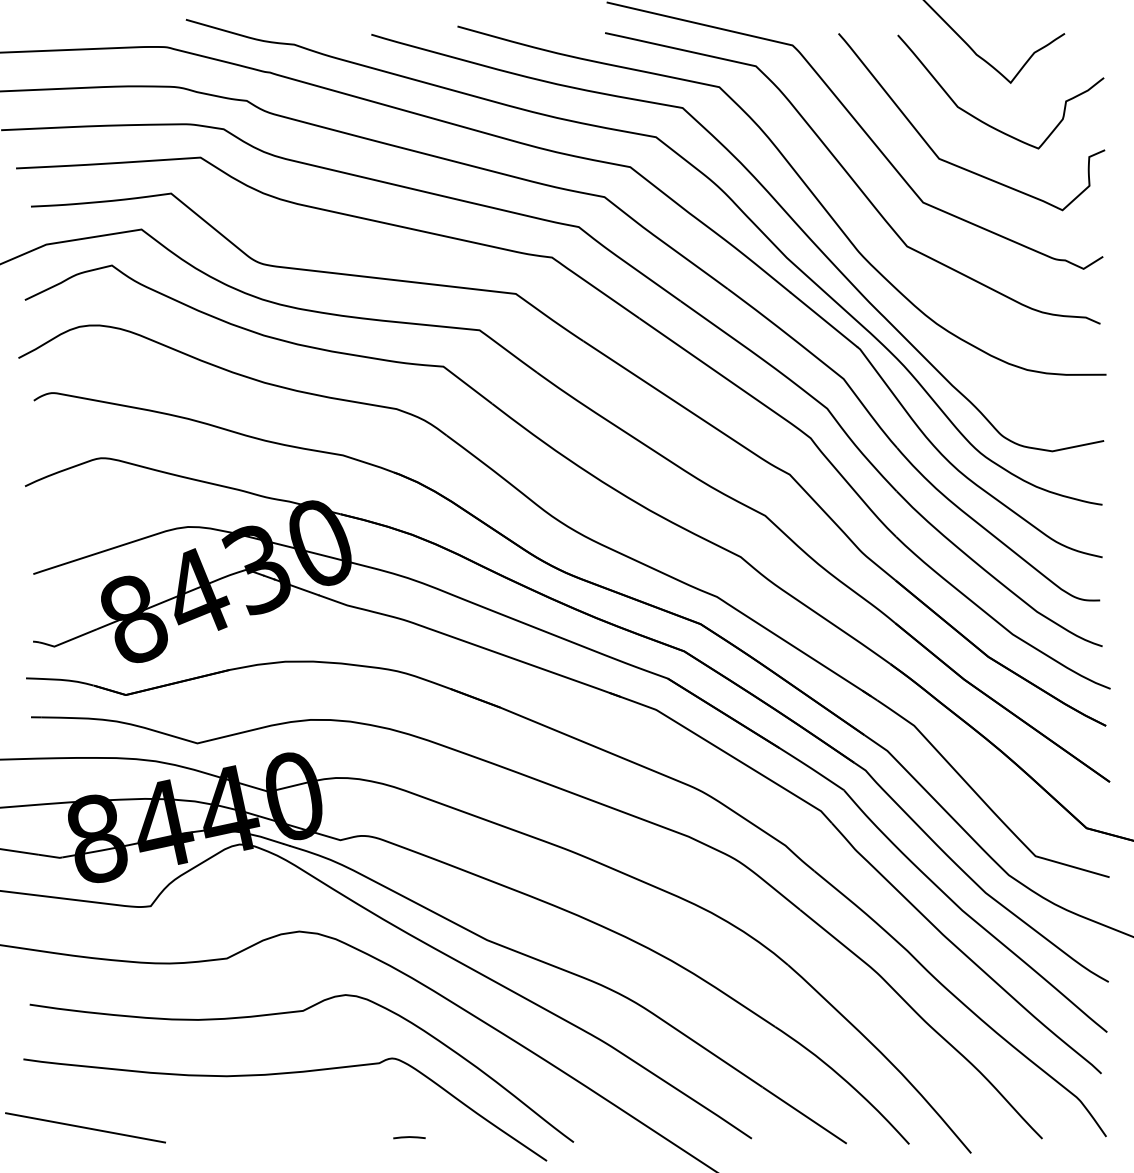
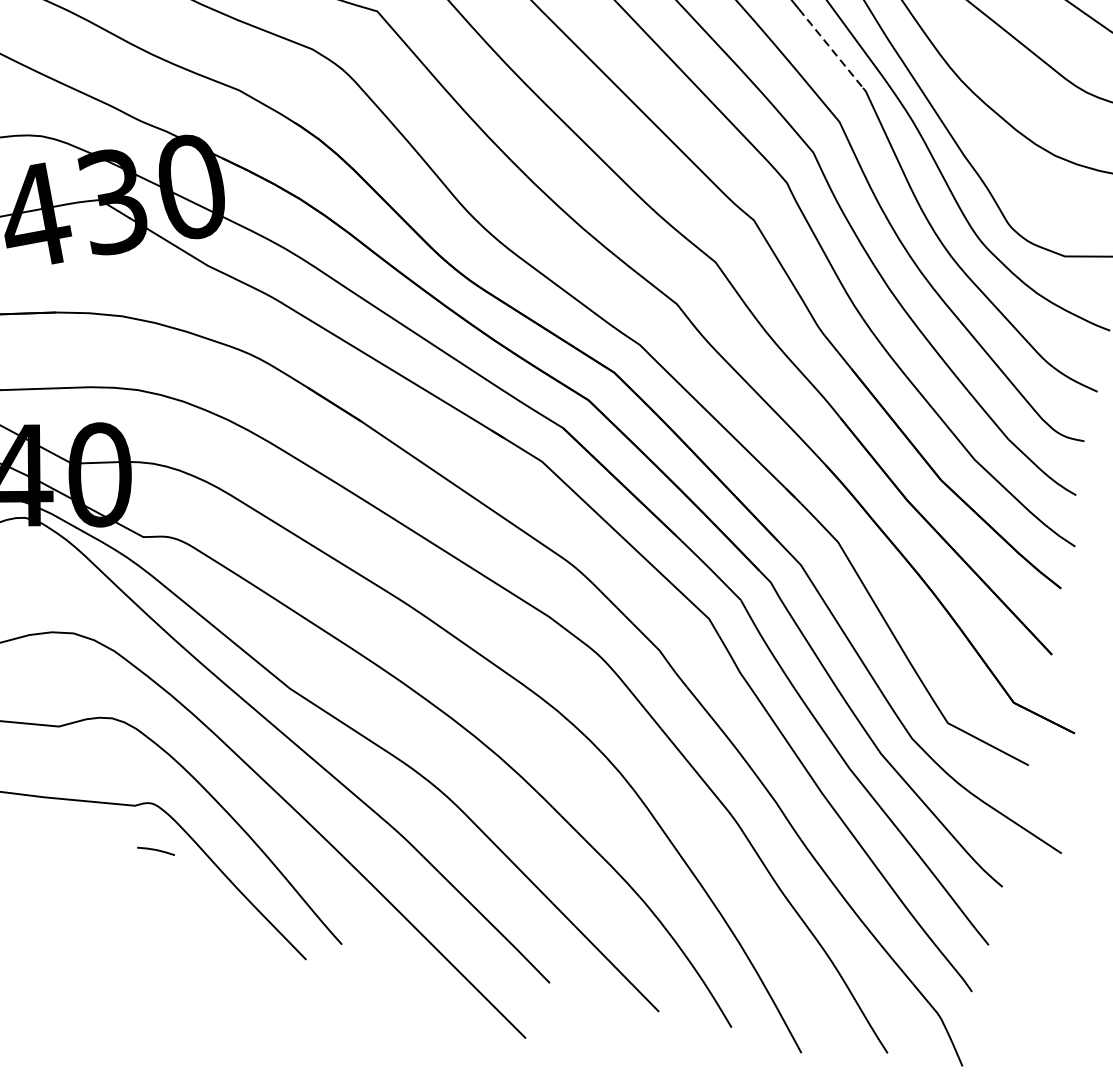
line: (824, 319) -> (831, 48), solid -> dashed
line: (409, 1137) -> (156, 850), moved

